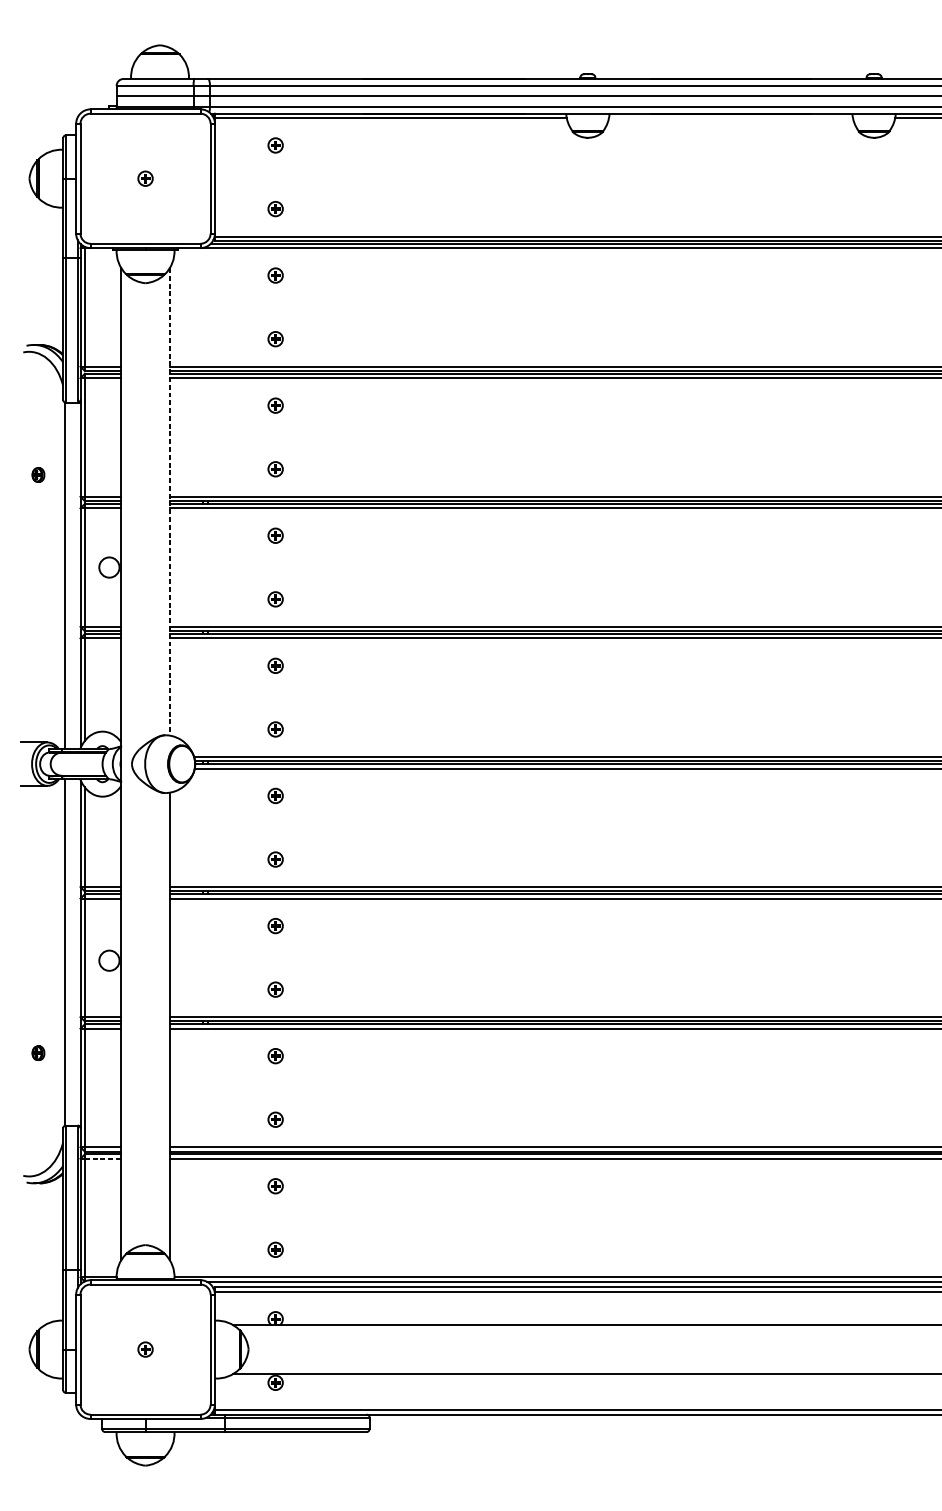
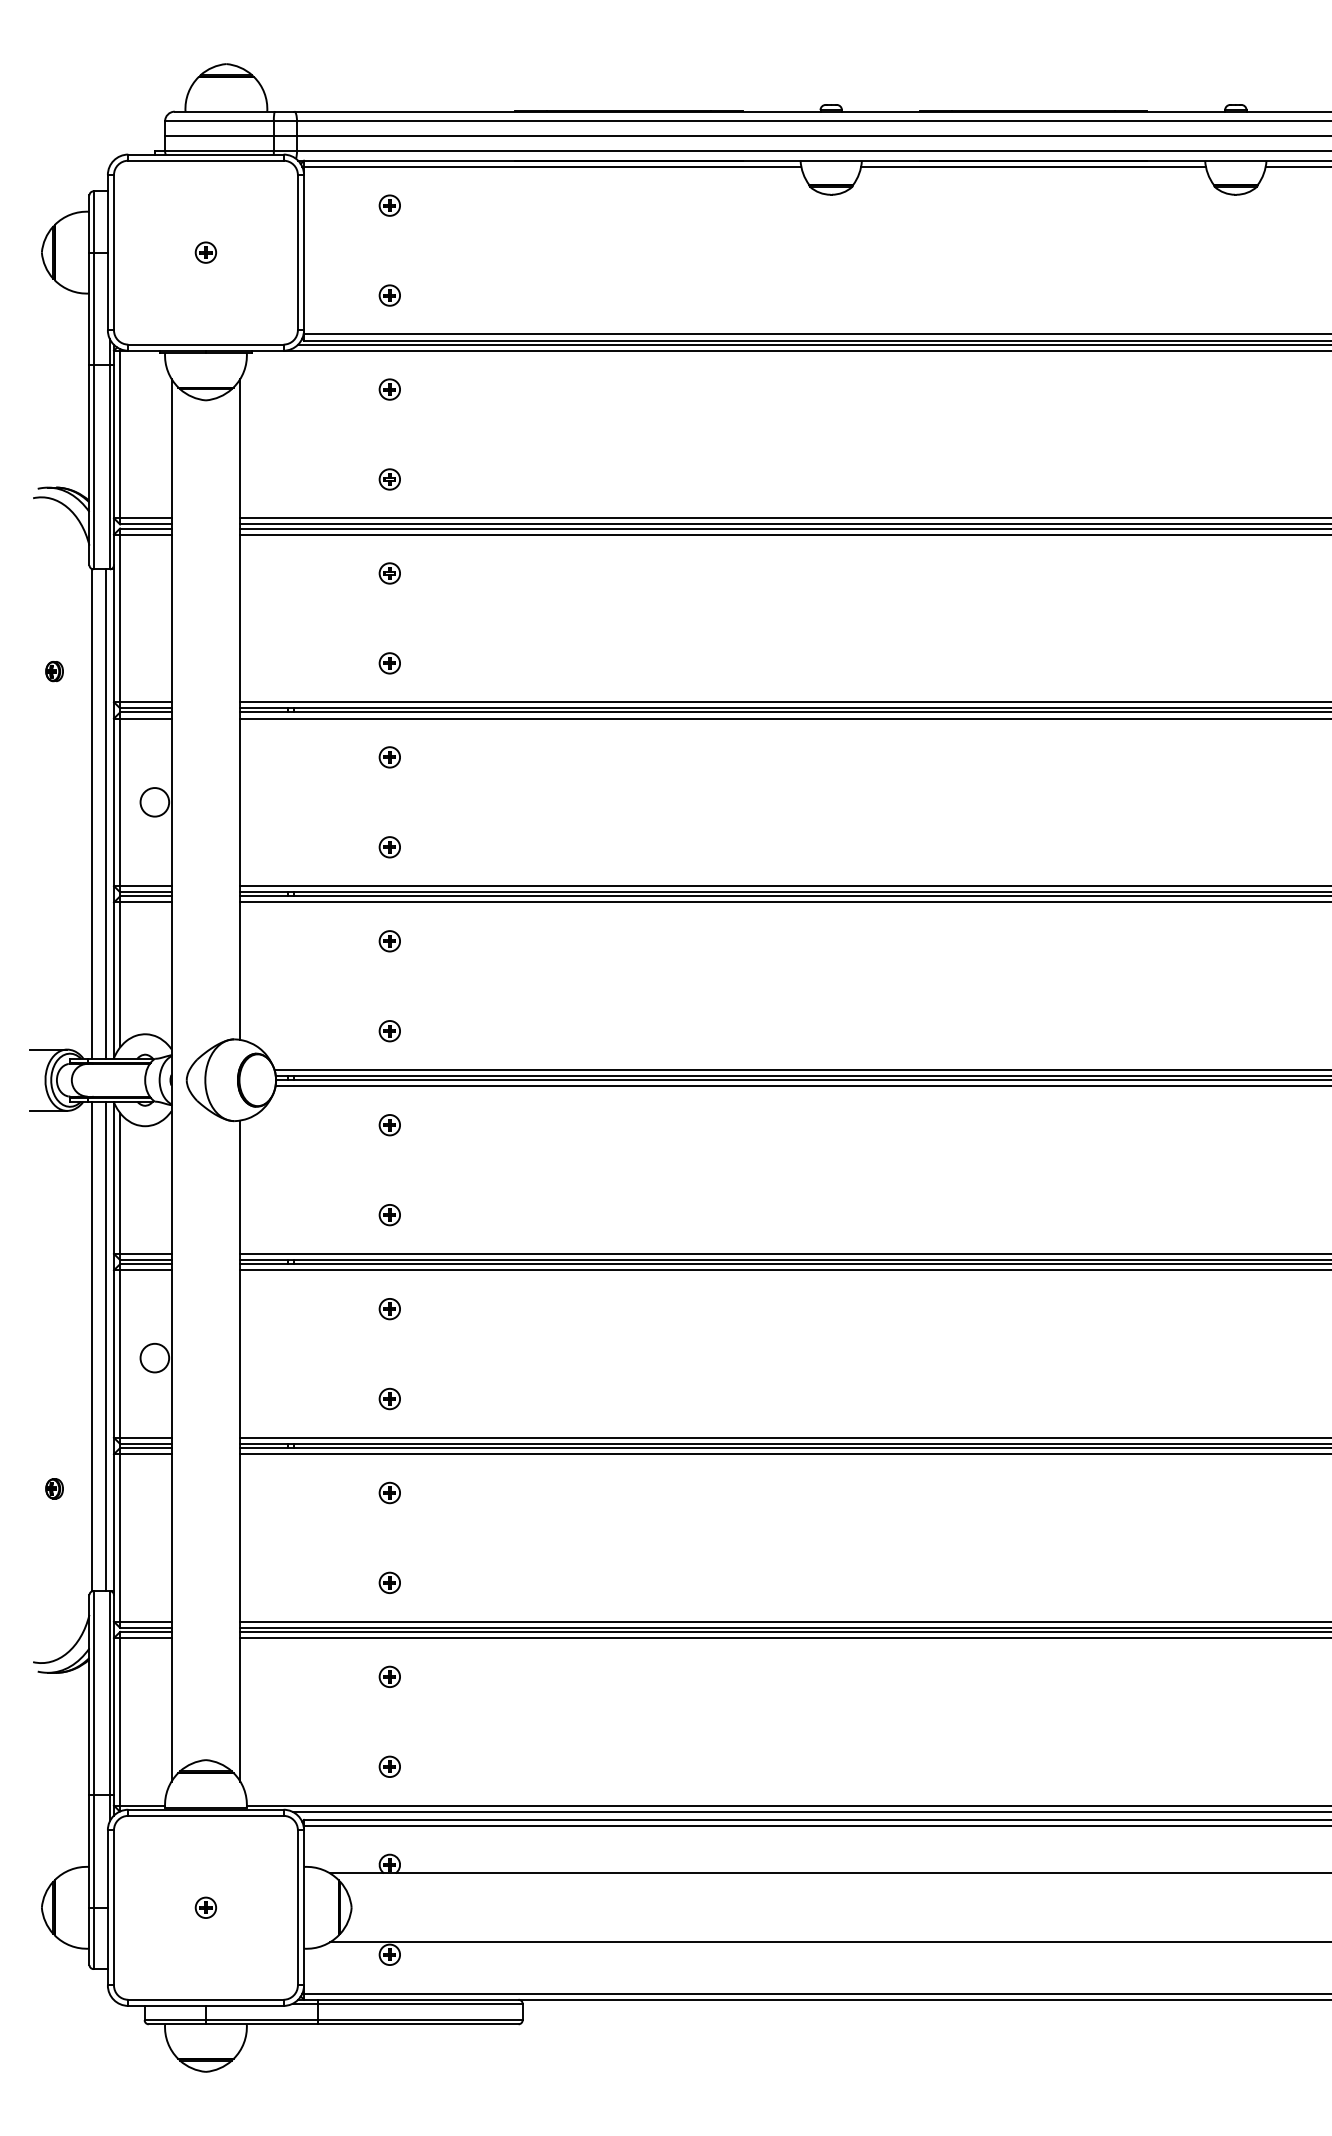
line: (730, 117) -> (1033, 166), added
line: (170, 501) -> (240, 709), dashed -> solid
line: (75, 575) -> (106, 813), added
line: (75, 952) -> (106, 1346), added
line: (102, 1159) -> (145, 1638), dashed -> solid

